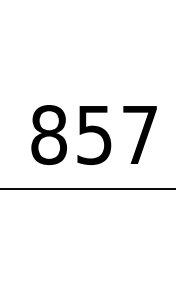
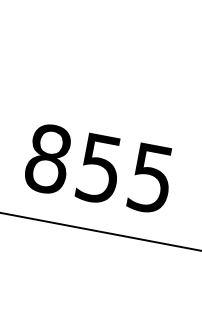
text: (139, 135) -> (150, 178), 857 -> 855

